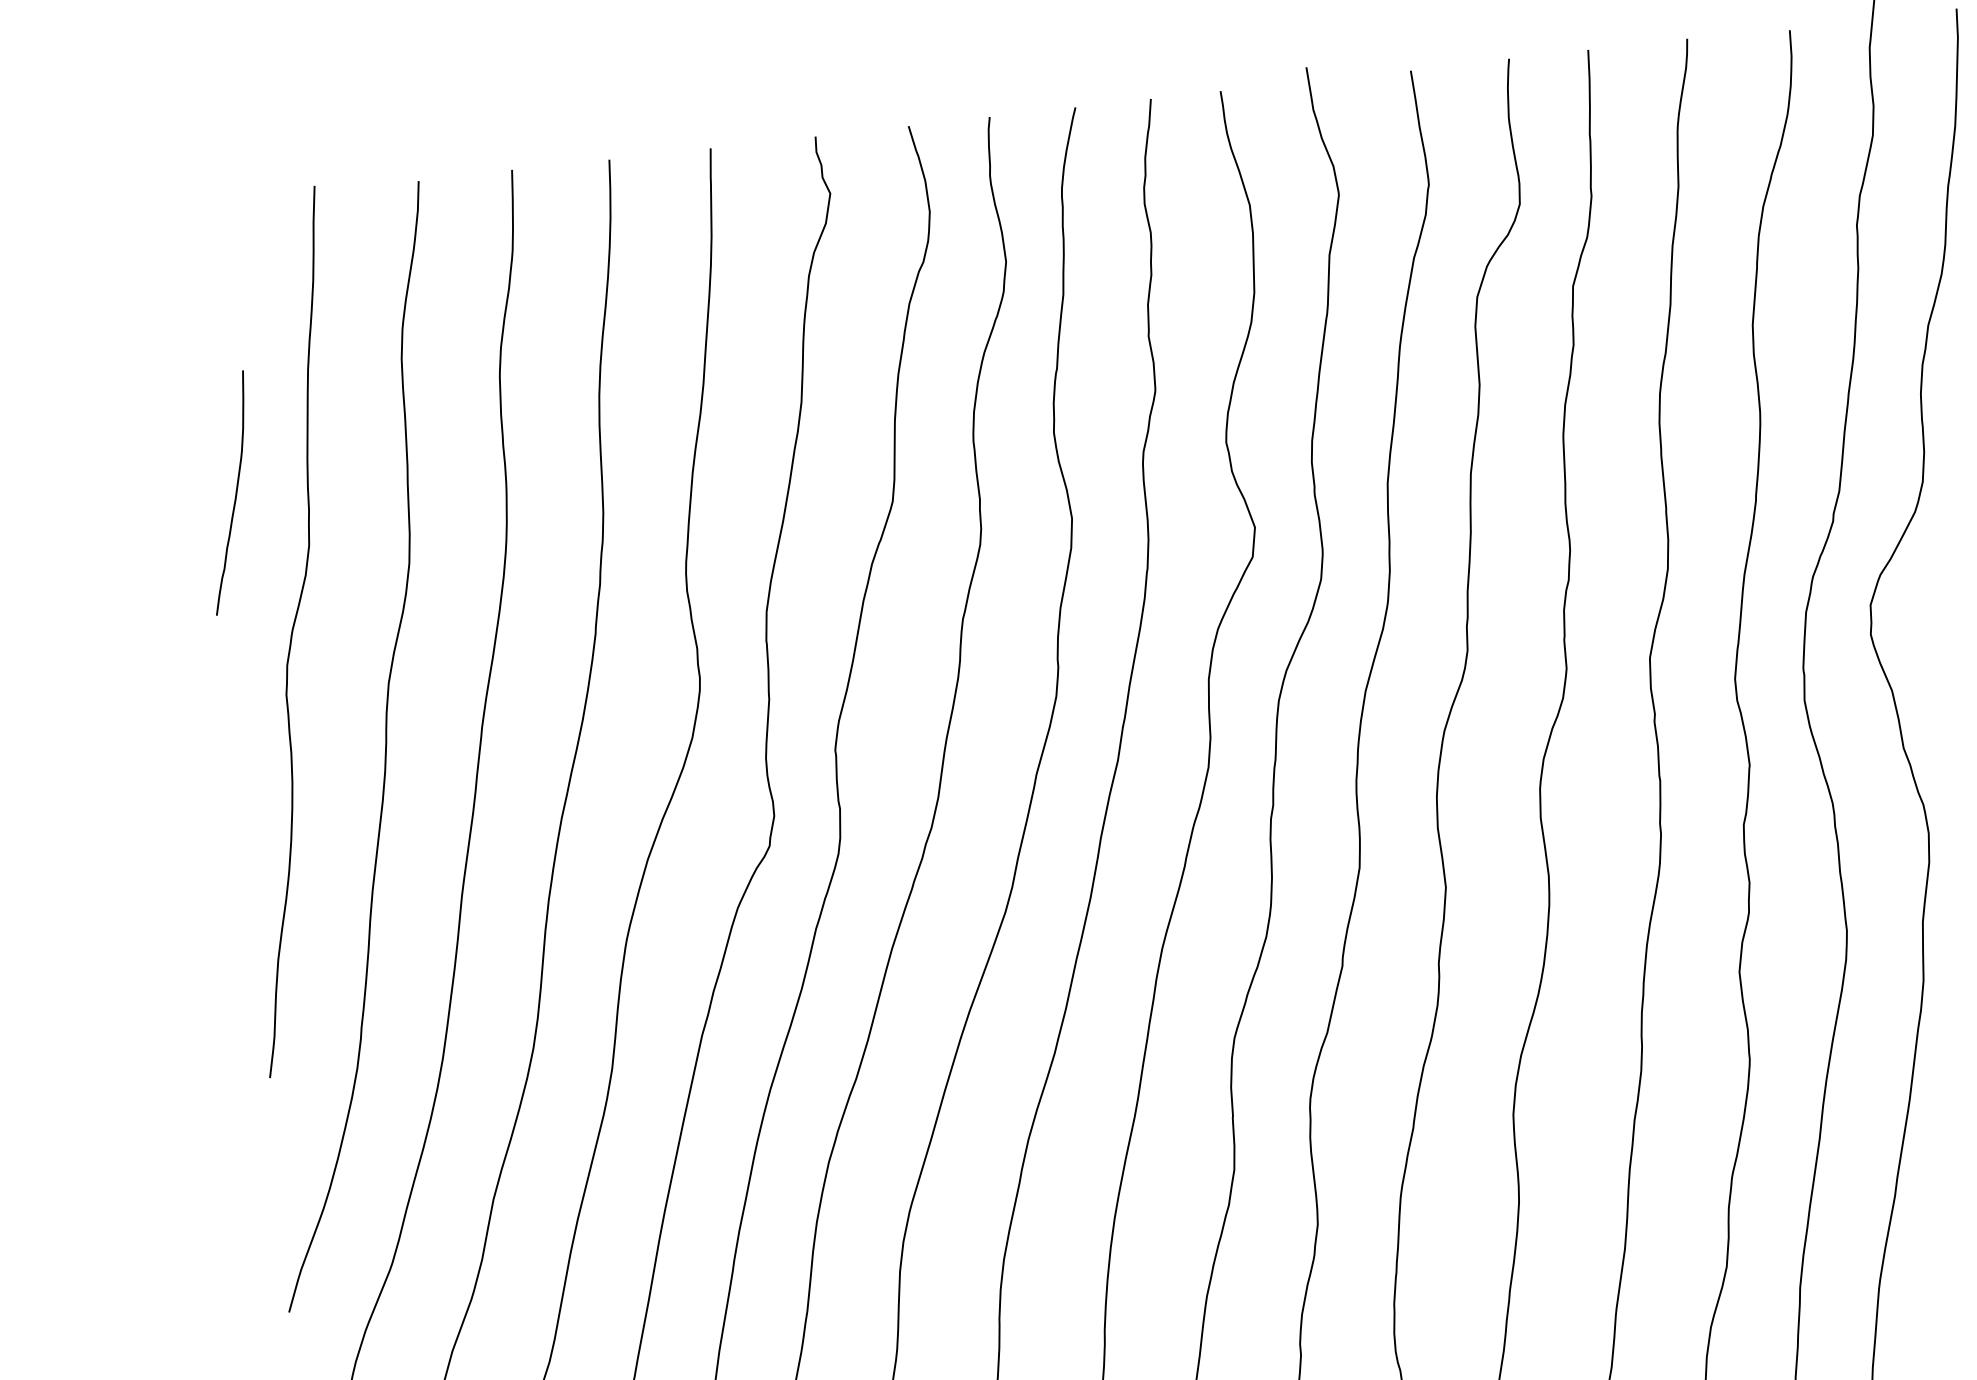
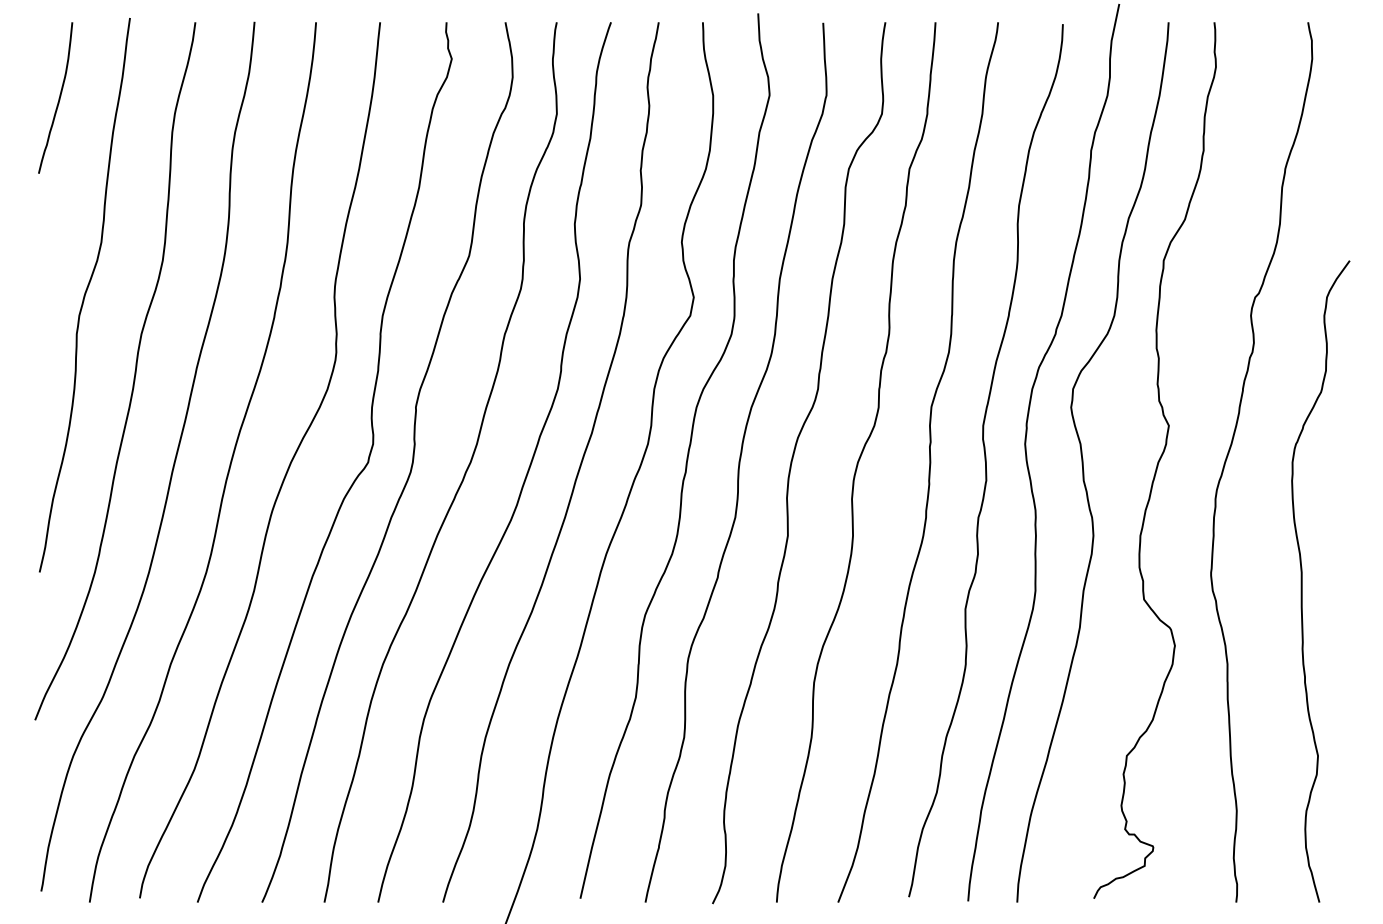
curve: (234, 493) -> (58, 98), moved

